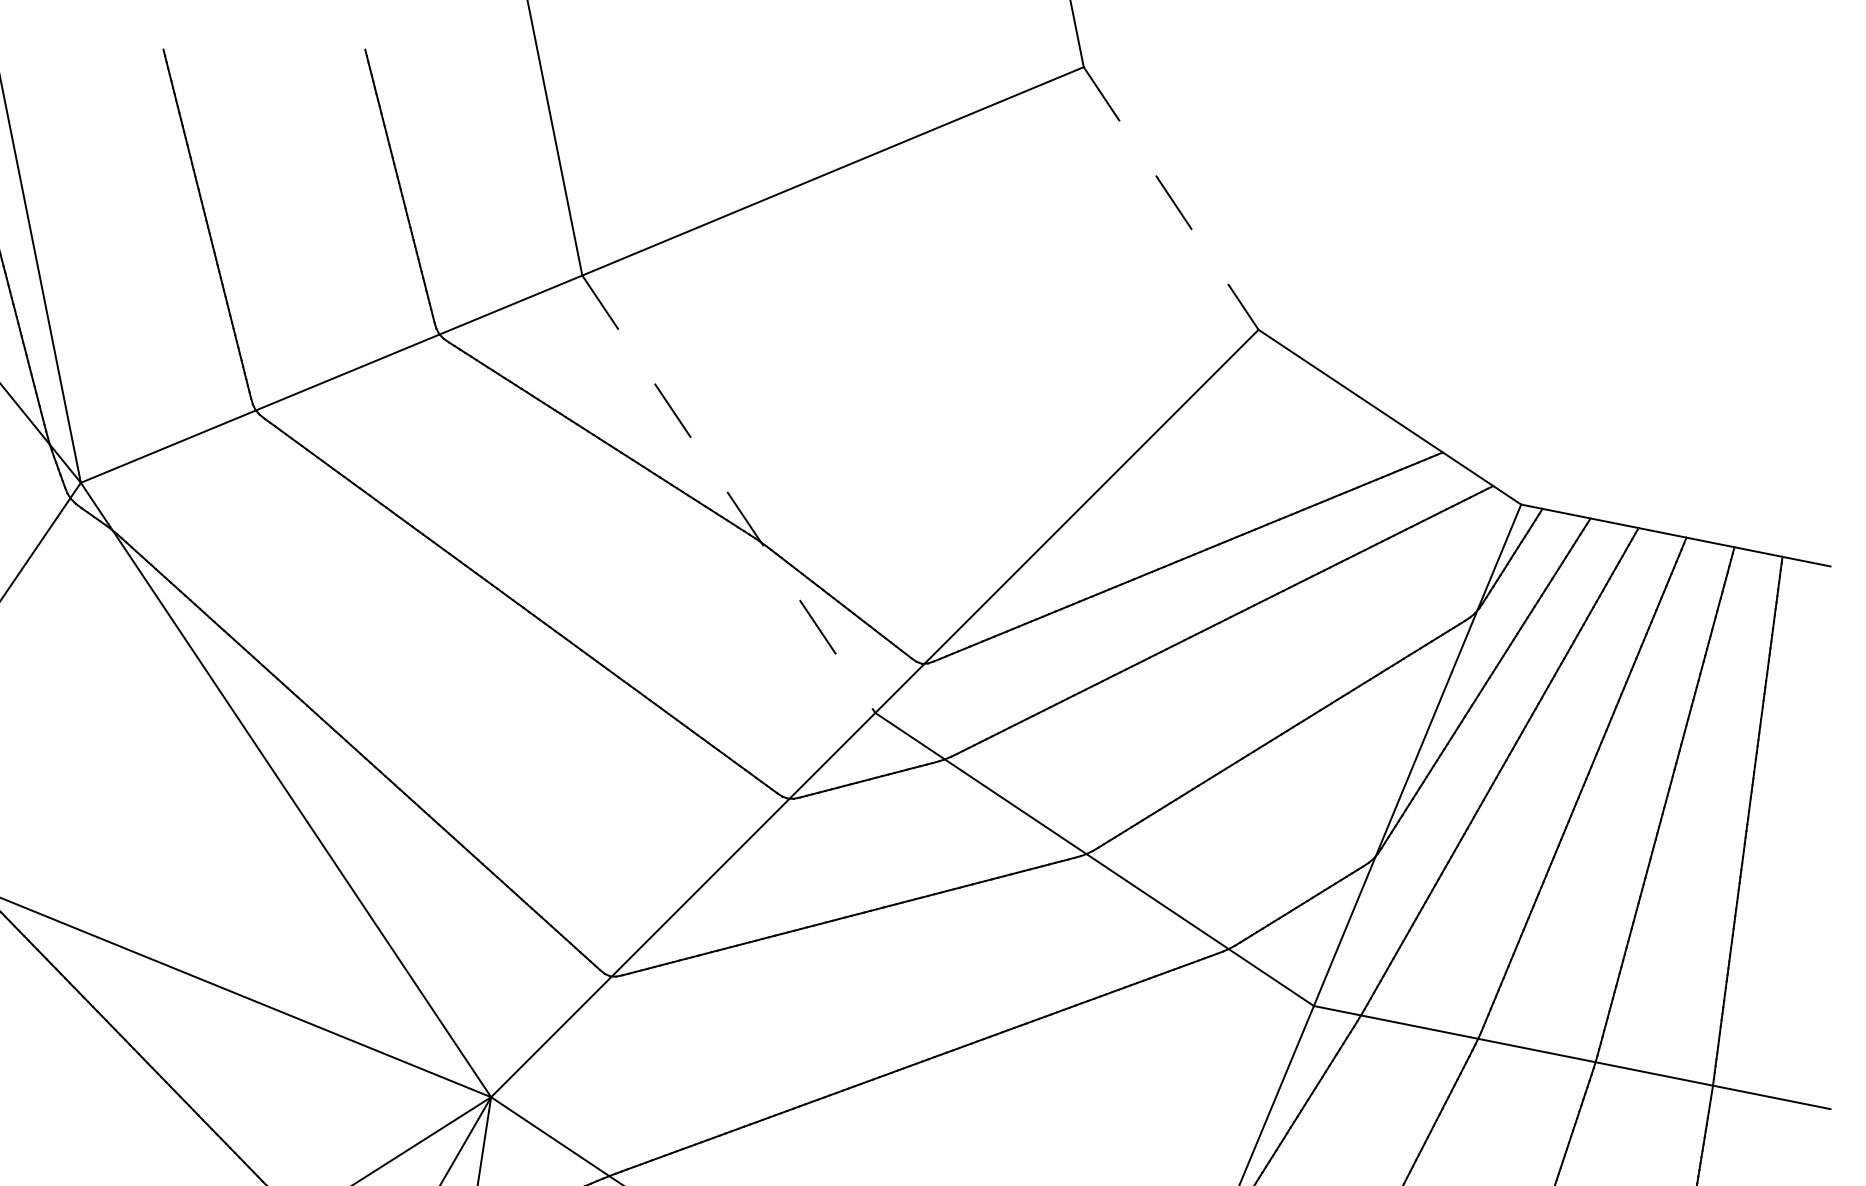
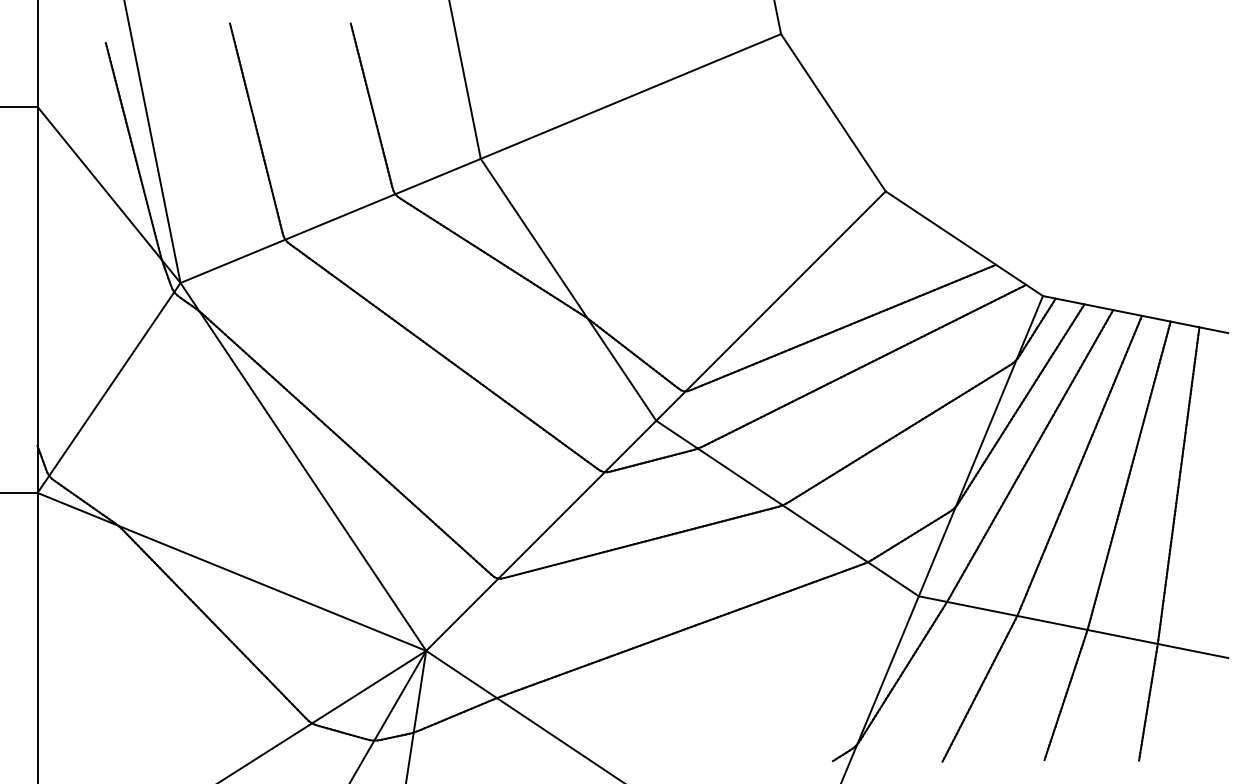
line: (1171, 199) -> (833, 113), dashed -> solid
line: (728, 493) -> (568, 289), dashed -> solid

